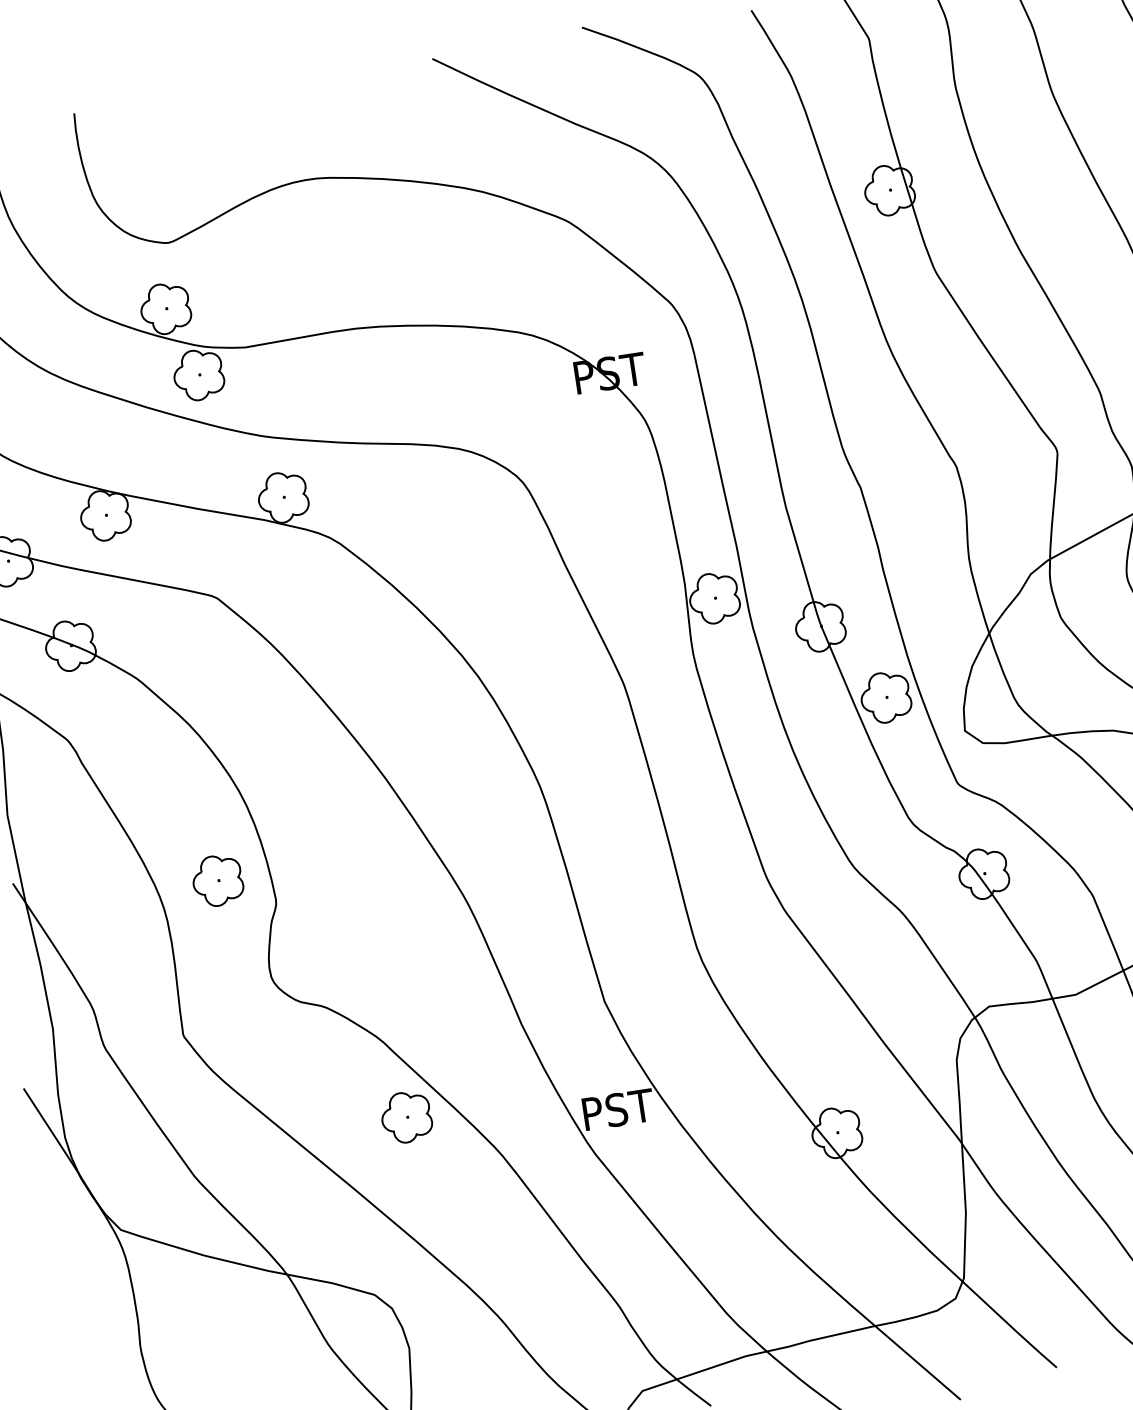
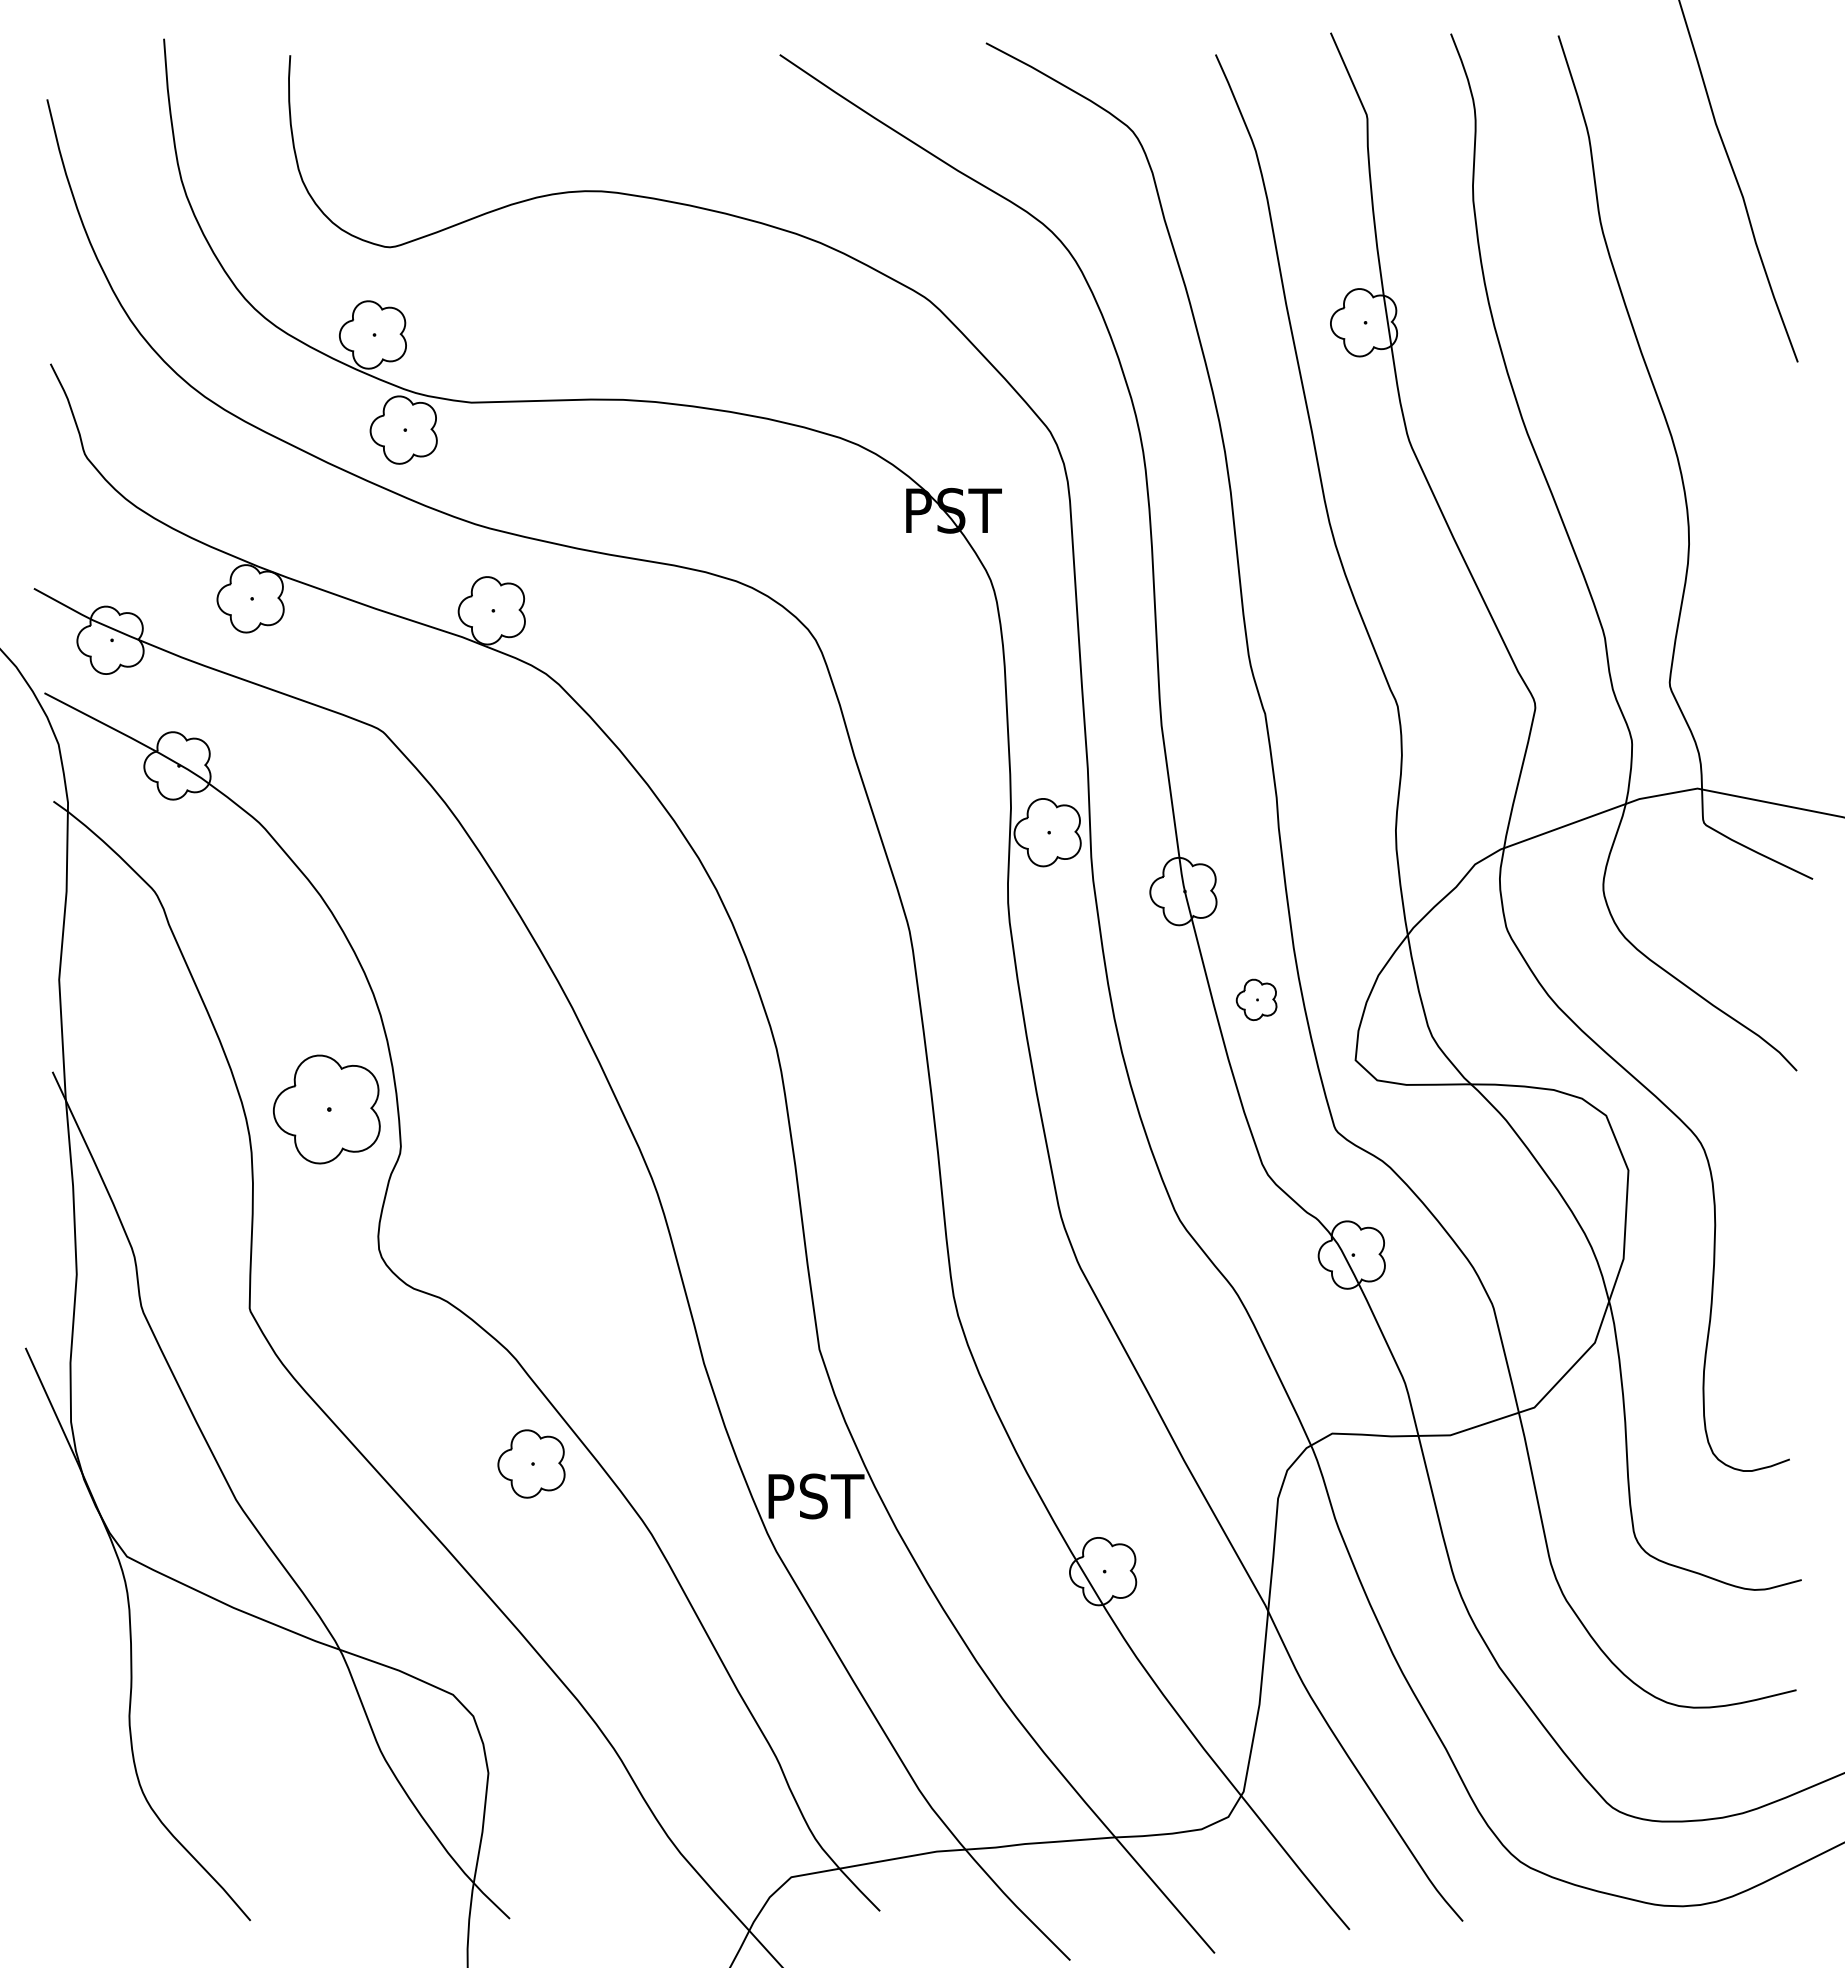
part: (885, 697) -> (1256, 999), size x0.6
part: (218, 880) -> (327, 1109), size x1.6

